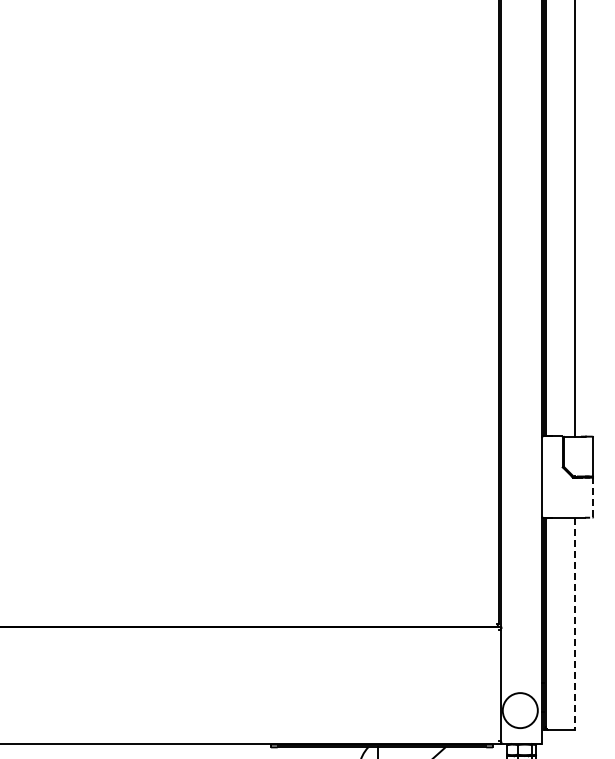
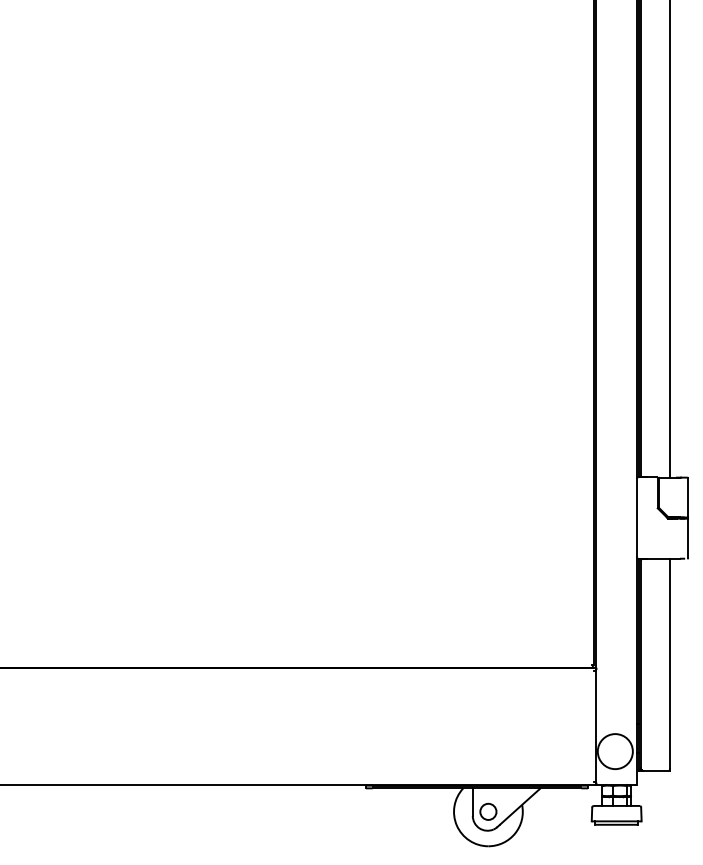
line: (593, 497) -> (688, 538), dashed -> solid
line: (575, 623) -> (670, 664), dashed -> solid

